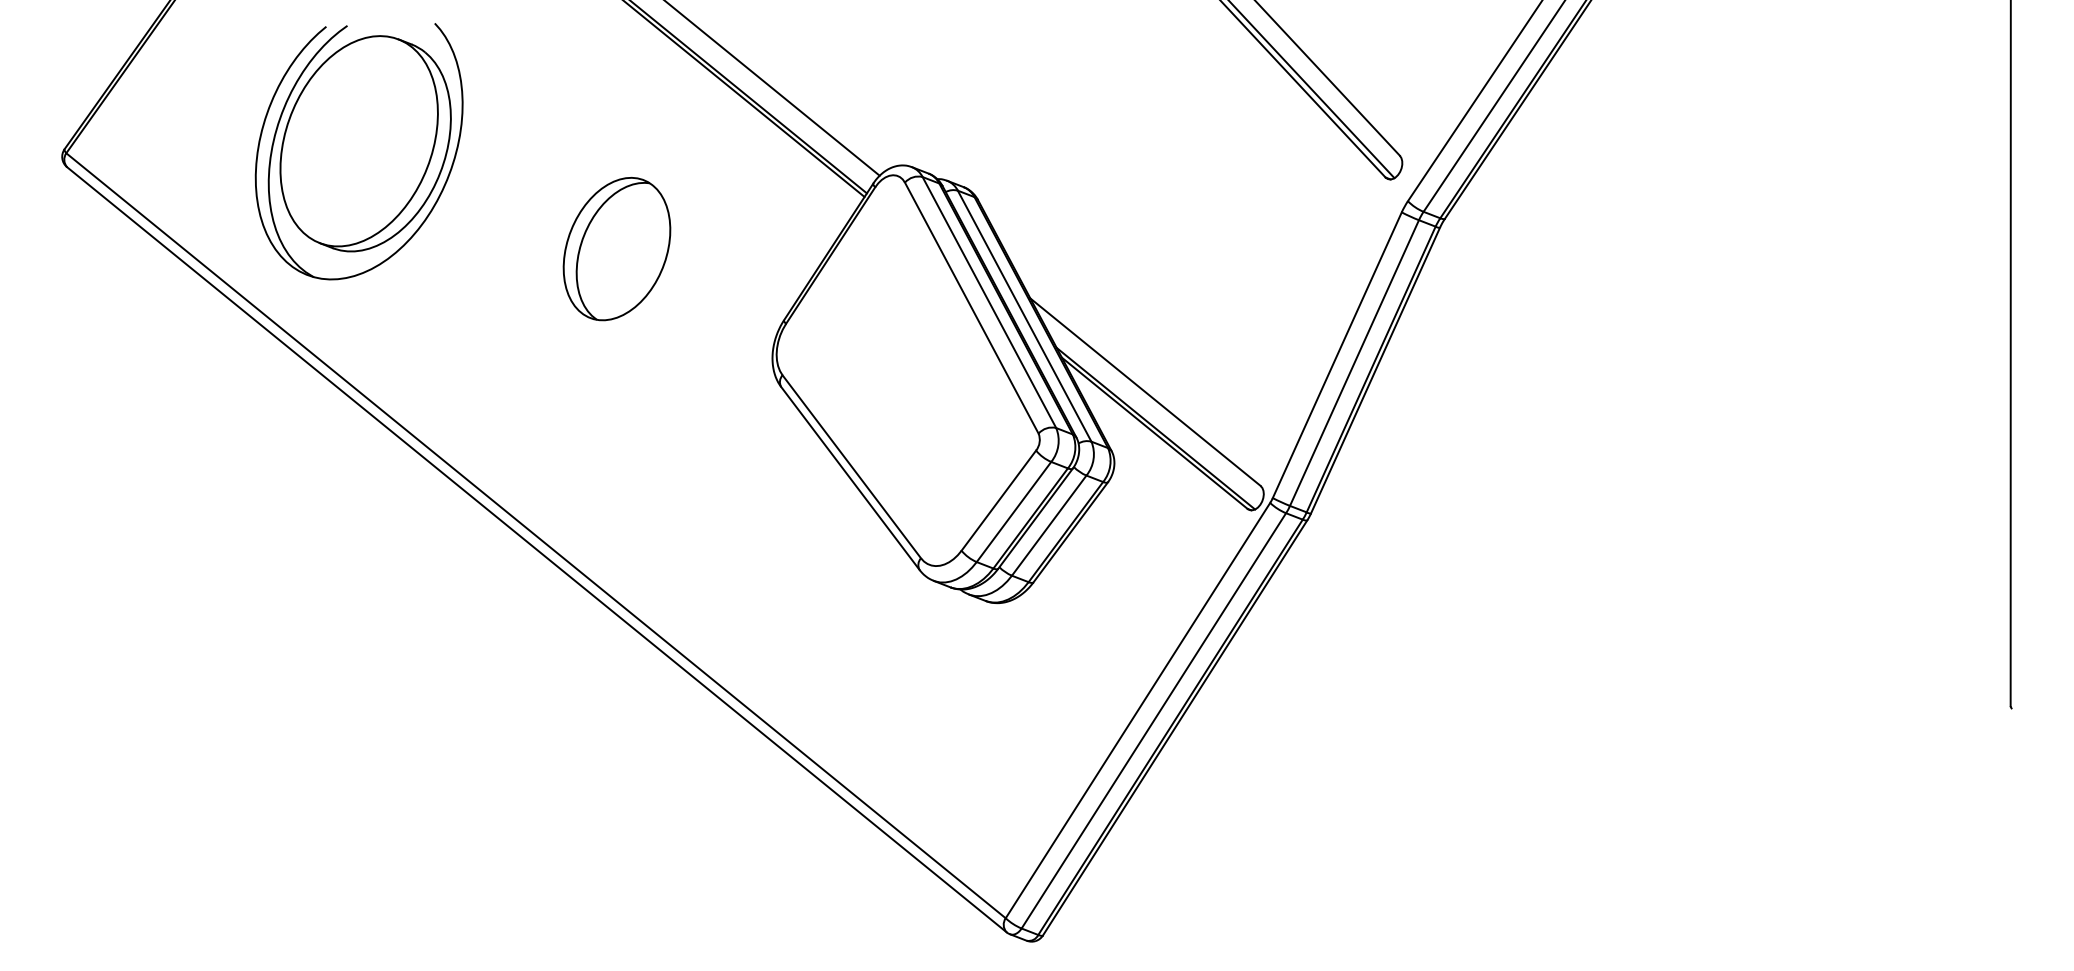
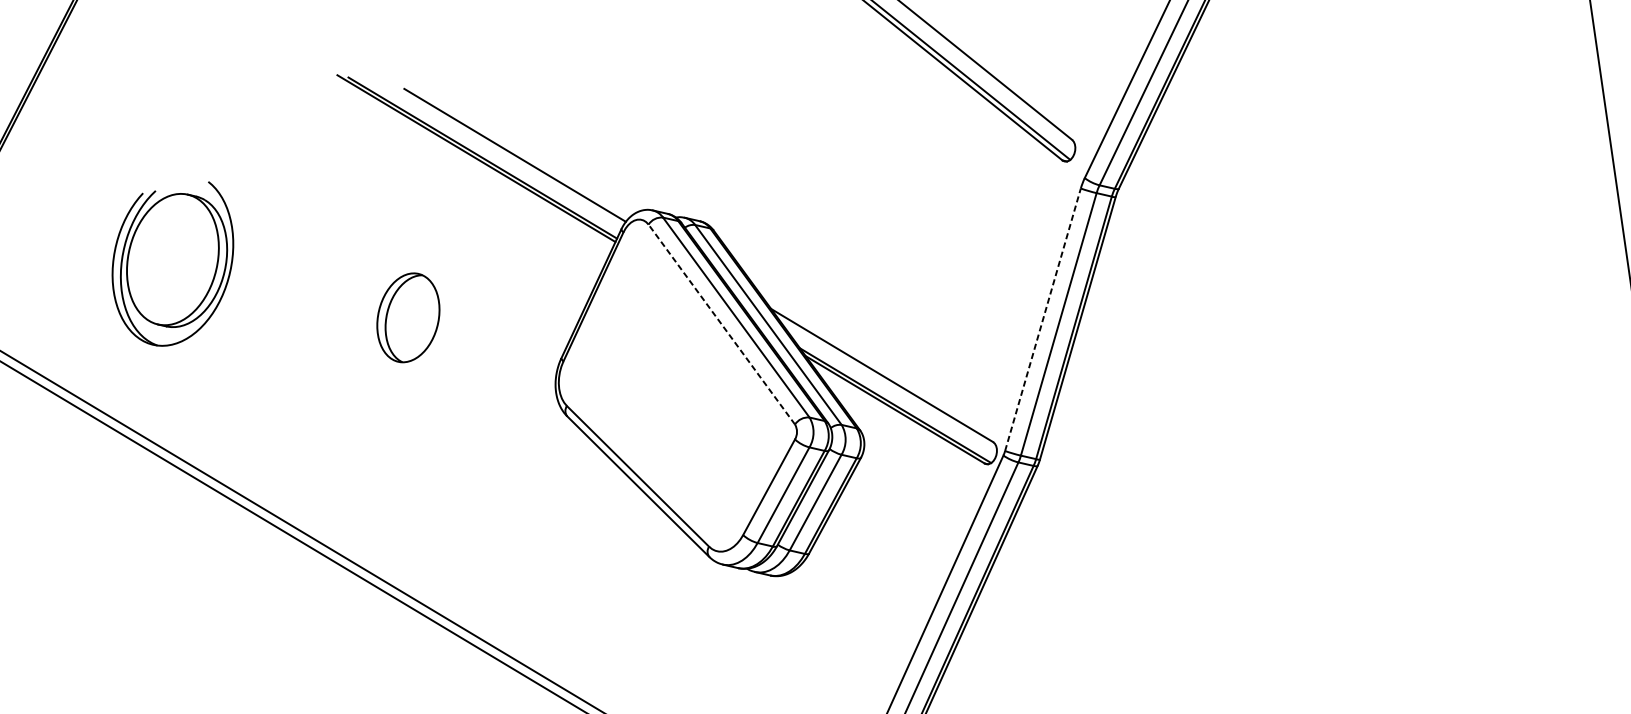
part: (358, 151) -> (173, 265), size x0.7
part: (616, 249) -> (408, 318), size x0.7
line: (971, 307) -> (721, 324), solid -> dashed
line: (1337, 355) -> (1043, 319), solid -> dashed

